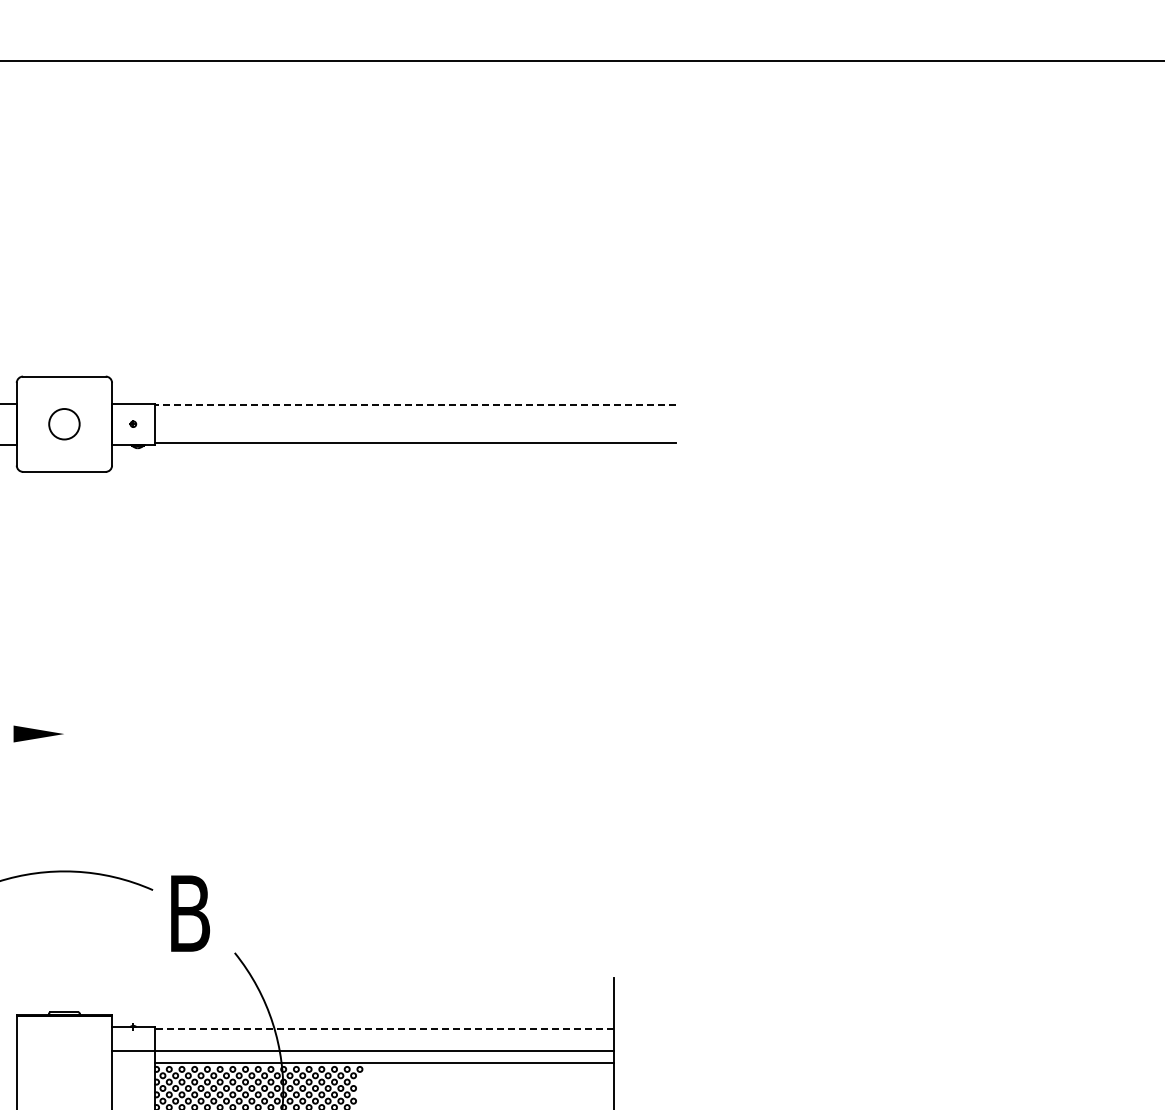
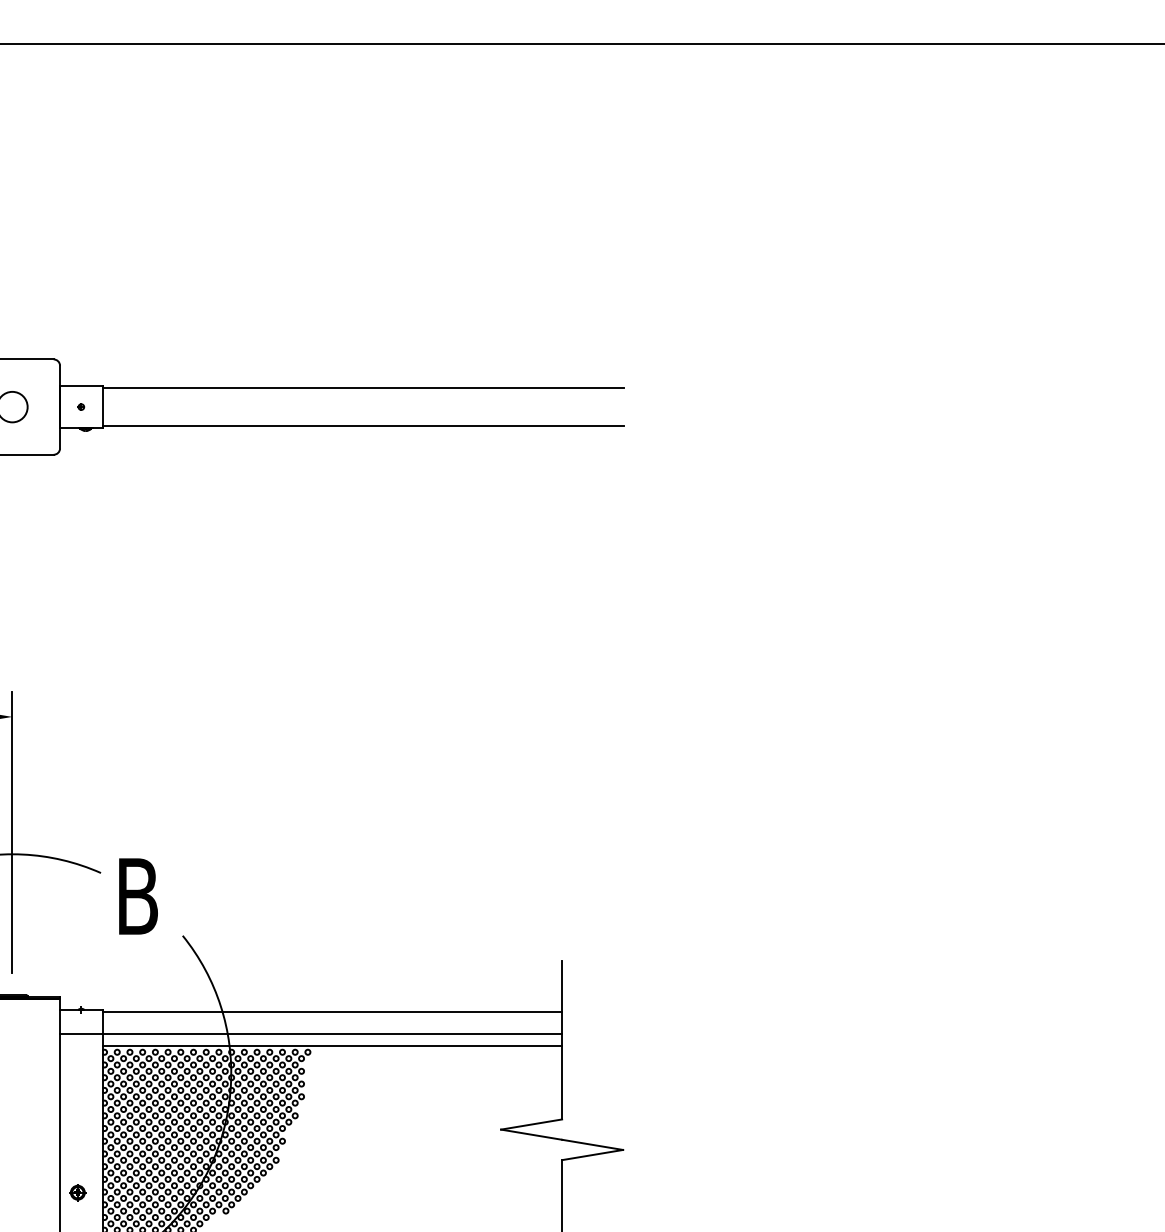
line: (415, 405) -> (363, 388), dashed -> solid
line: (64, 849) -> (12, 832), added
line: (384, 1028) -> (332, 1011), dashed -> solid

